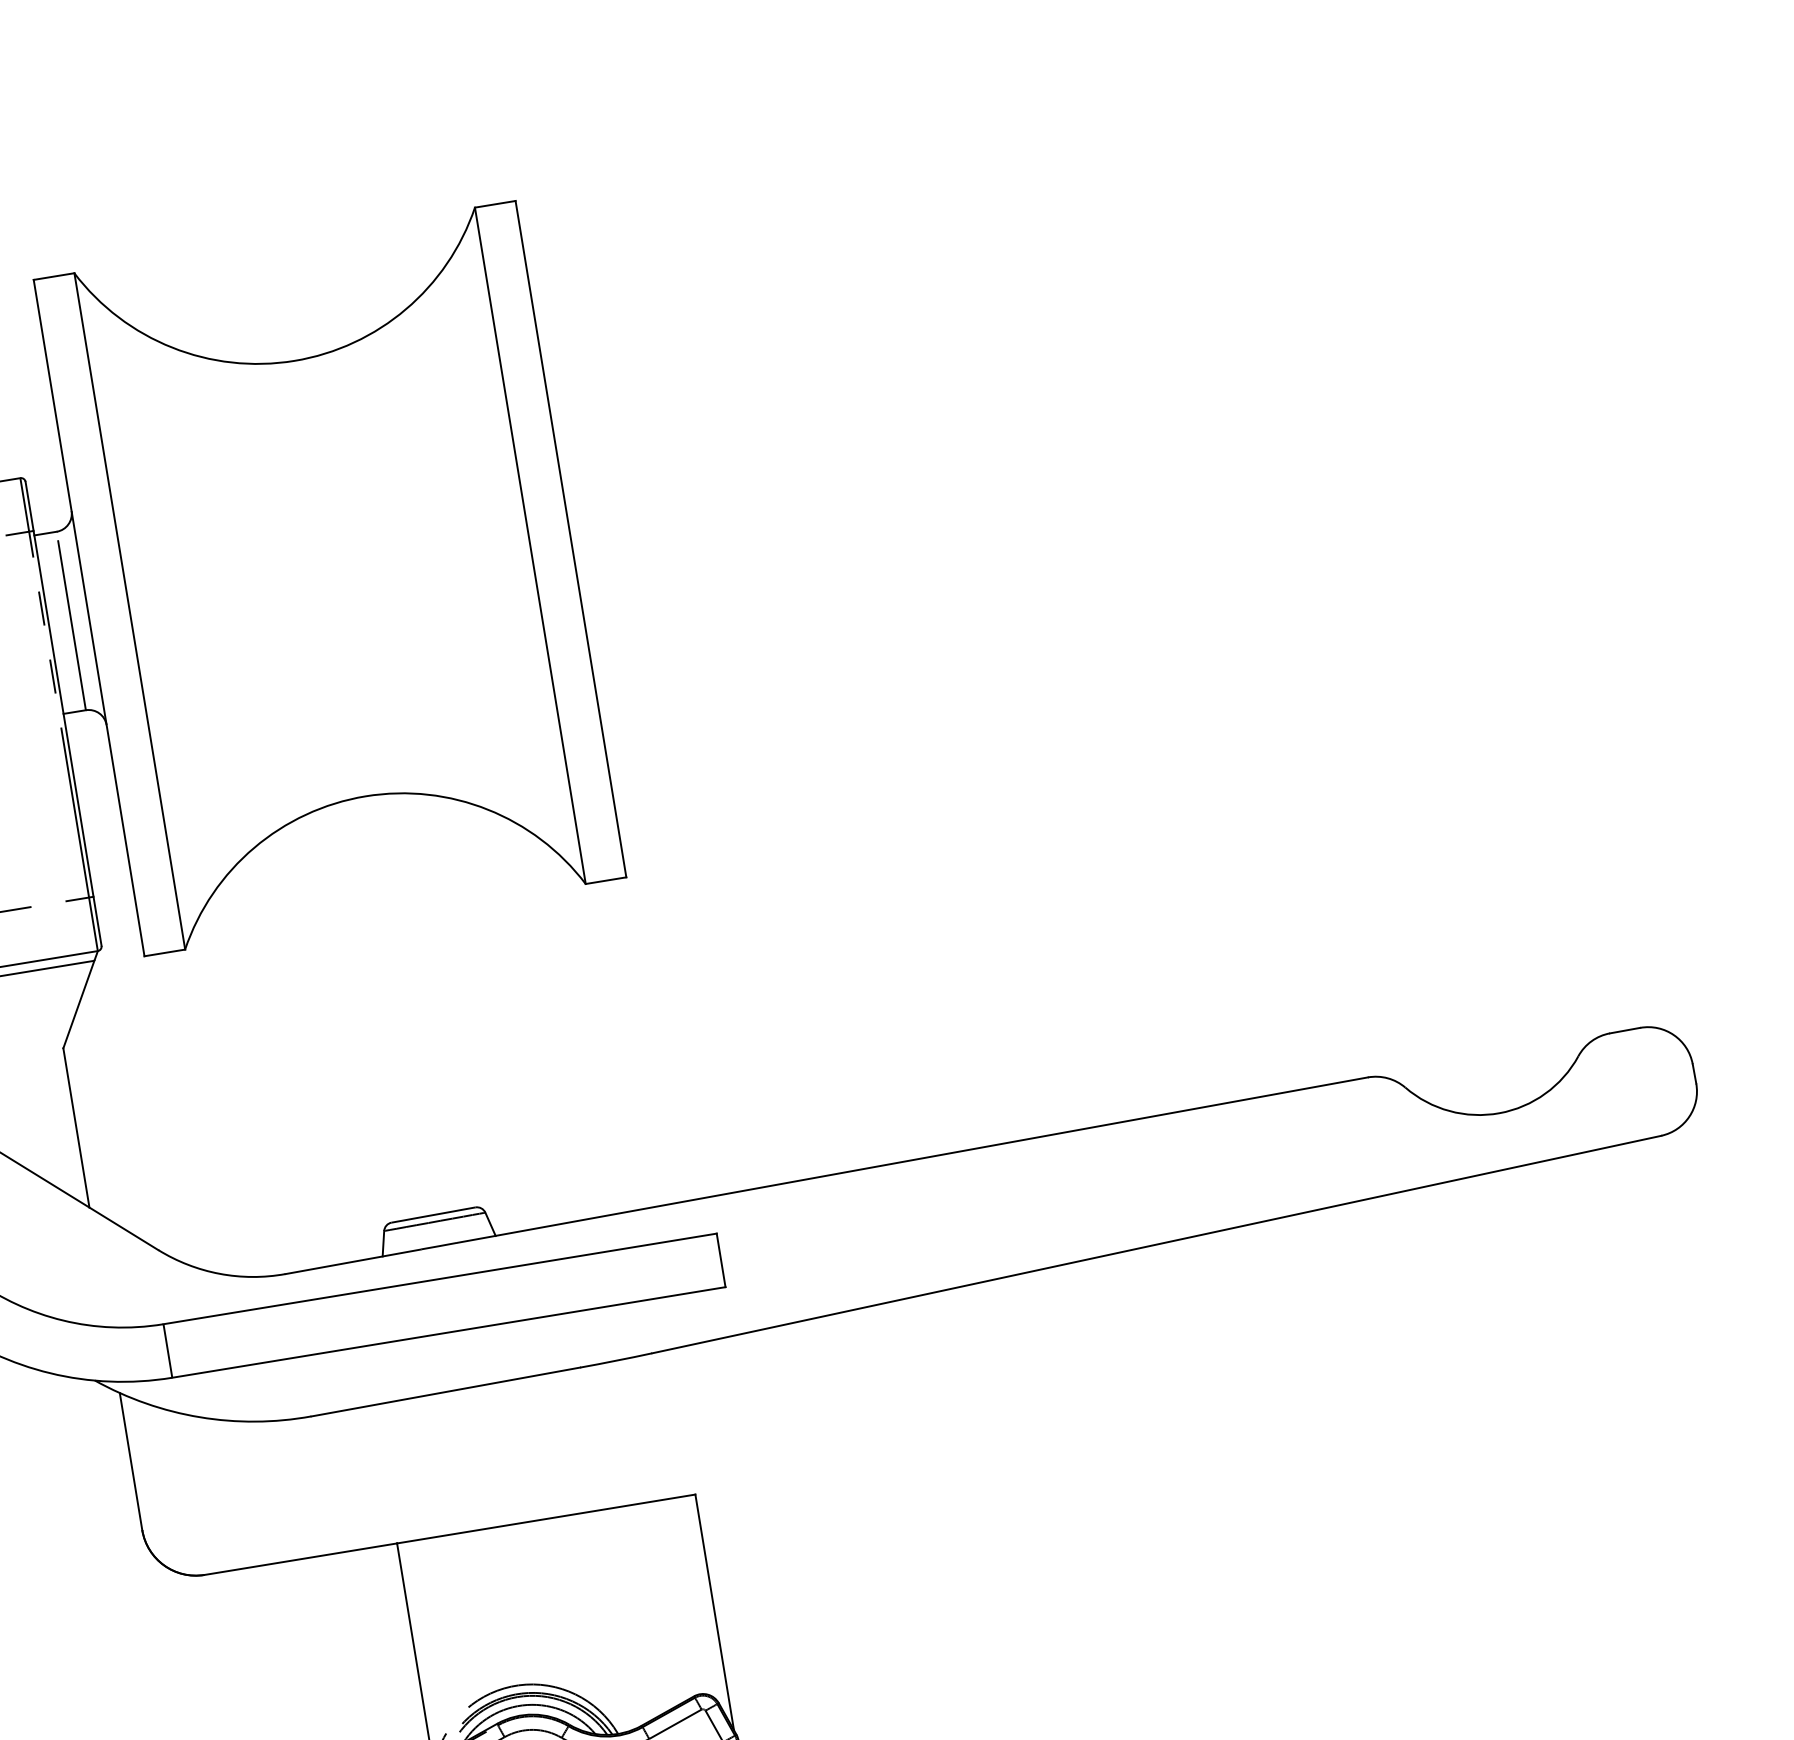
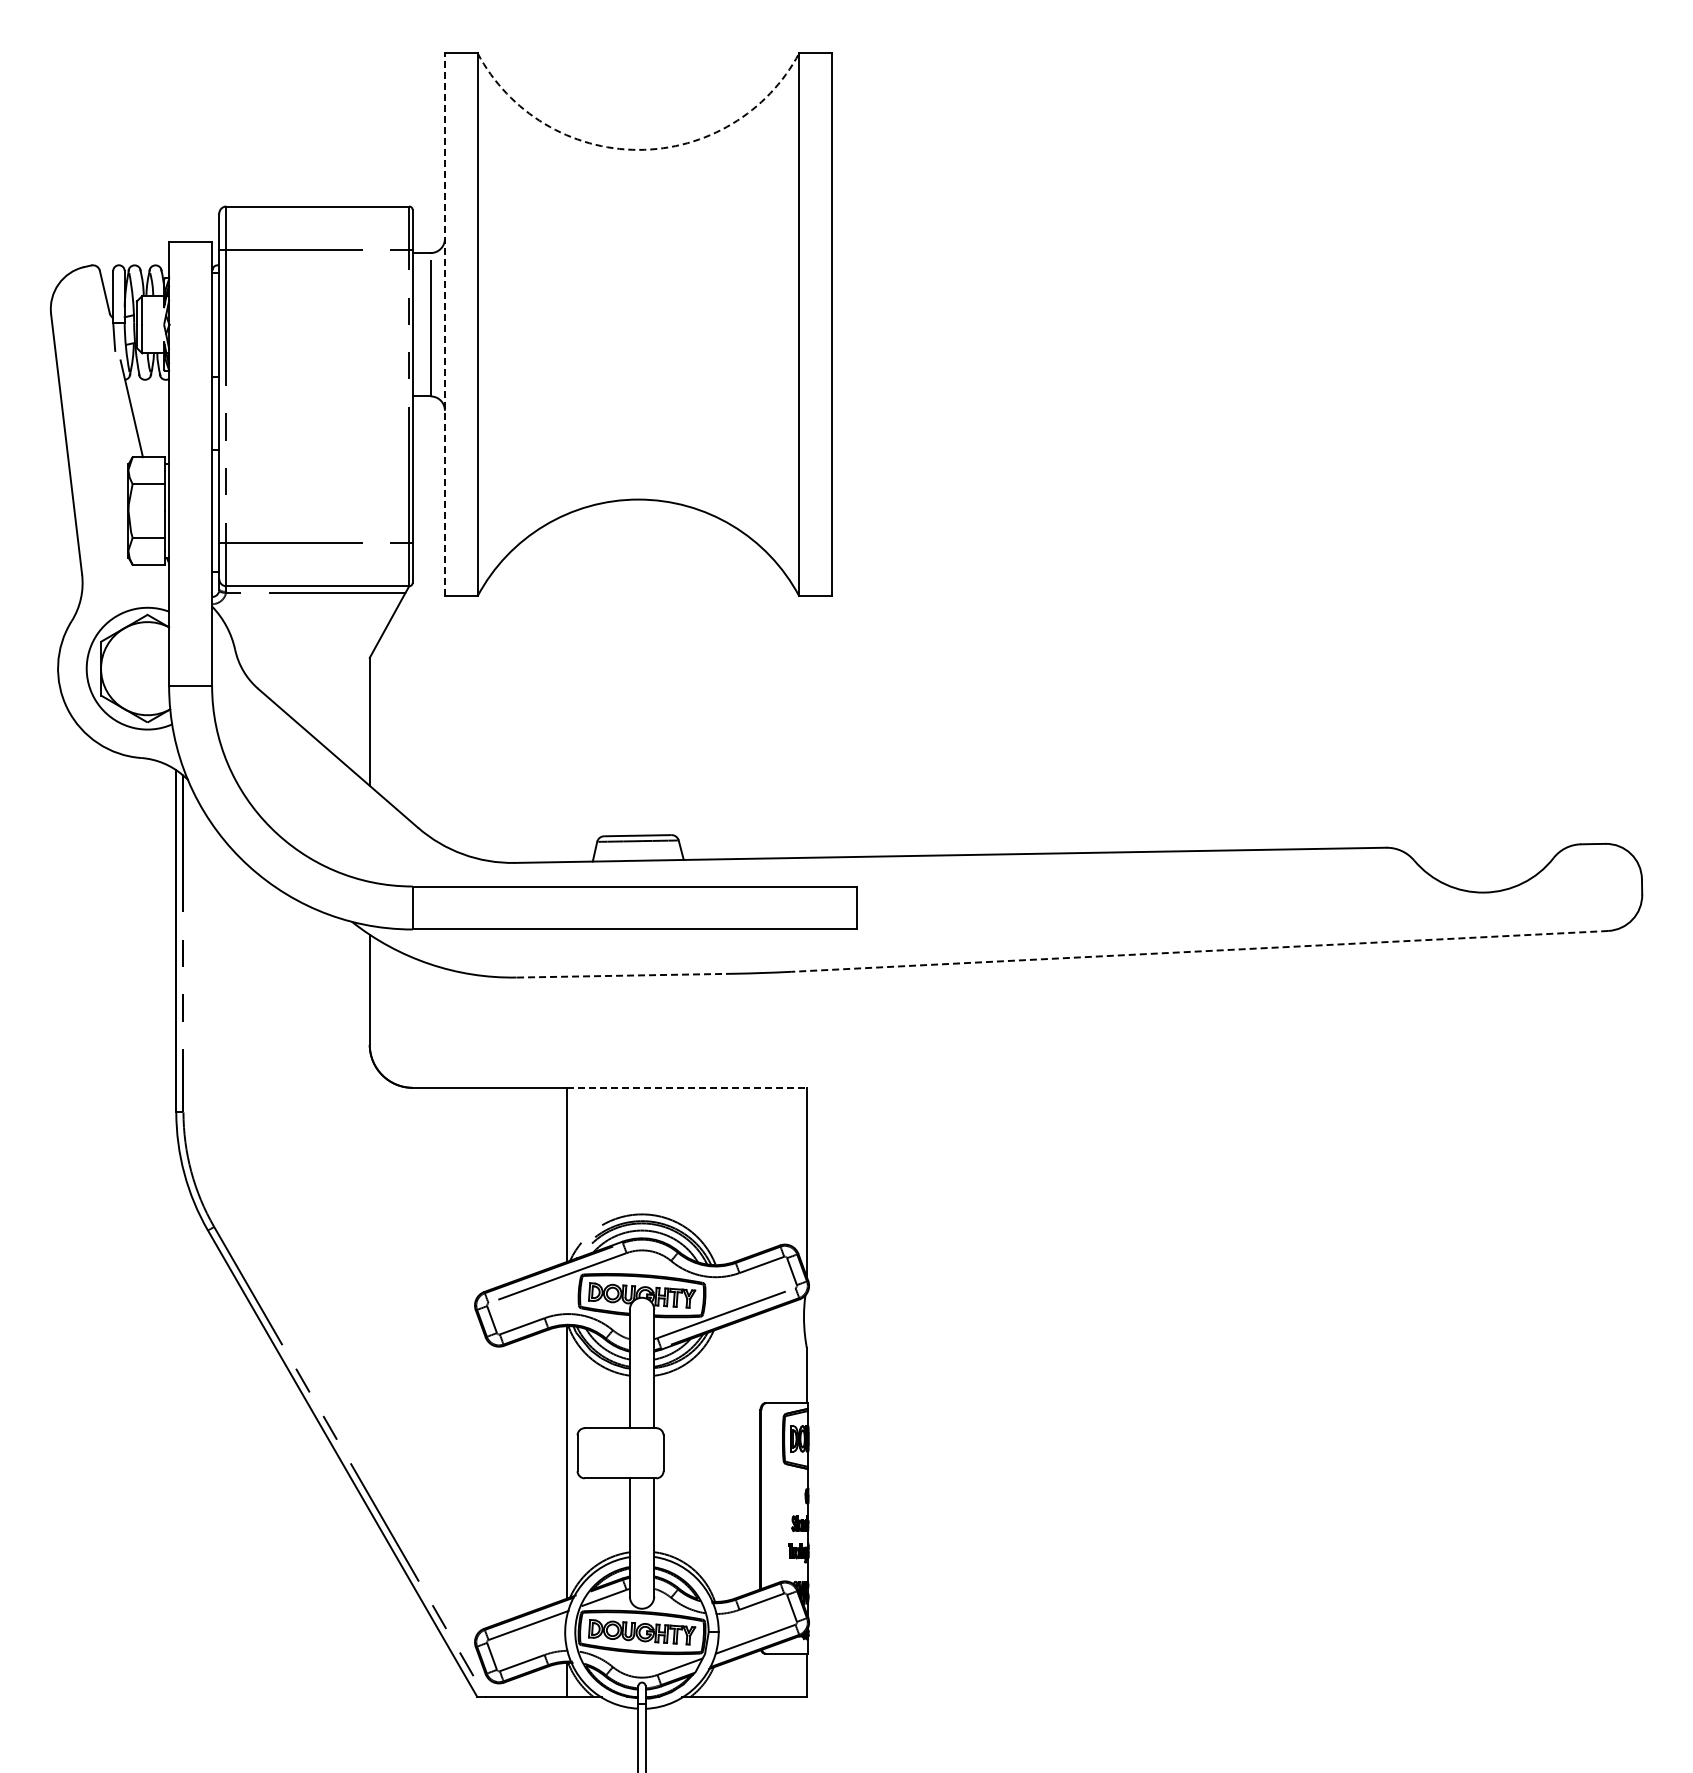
arc: (294, 360) -> (638, 149), solid -> dashed
line: (88, 617) -> (444, 324), solid -> dashed
line: (1156, 1244) -> (1199, 951), solid -> dashed
line: (445, 1391) -> (624, 975), solid -> dashed
line: (546, 1518) -> (687, 1087), solid -> dashed

